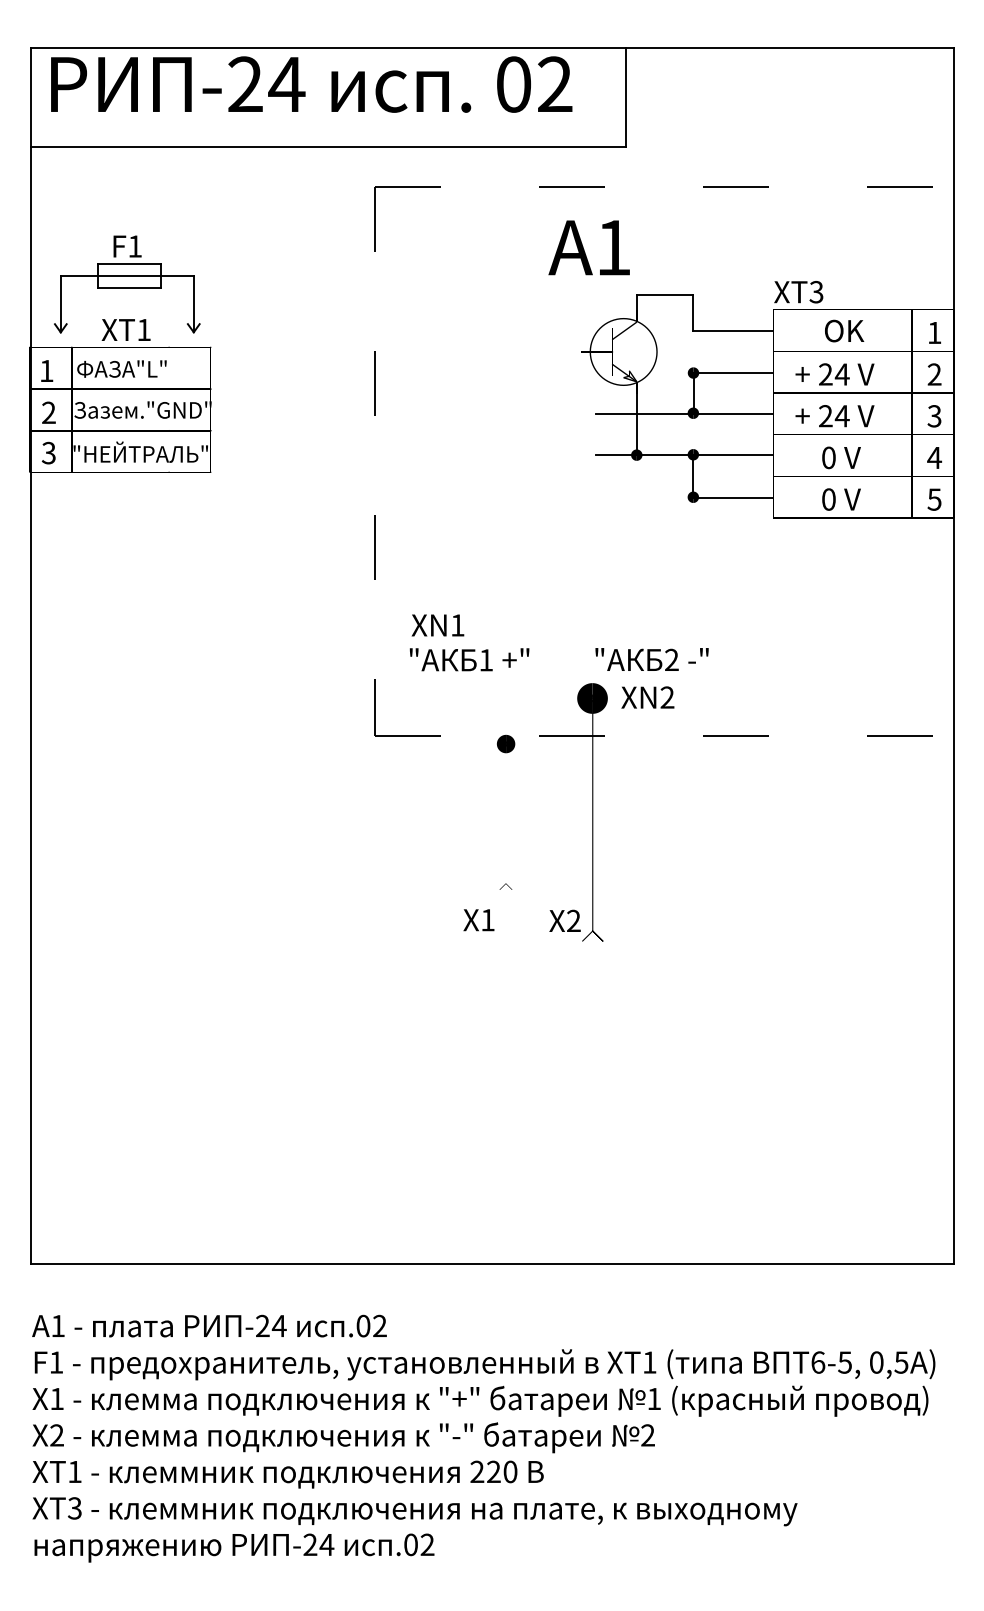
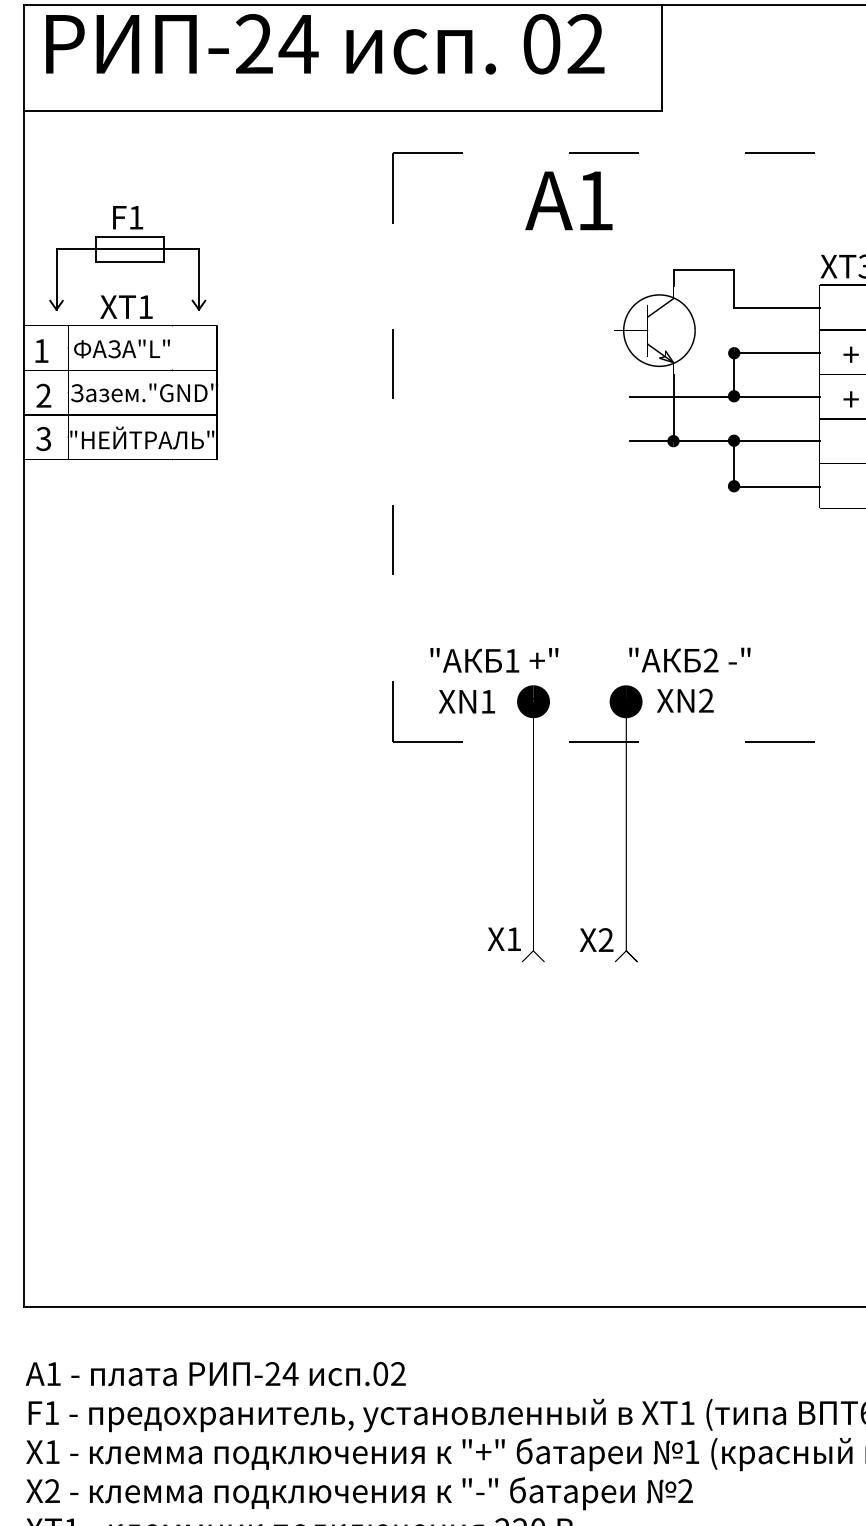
text: (588, 247) -> (568, 200), moved
text: (437, 625) -> (466, 701), moved
part: (505, 812) -> (532, 823), size x1.67

